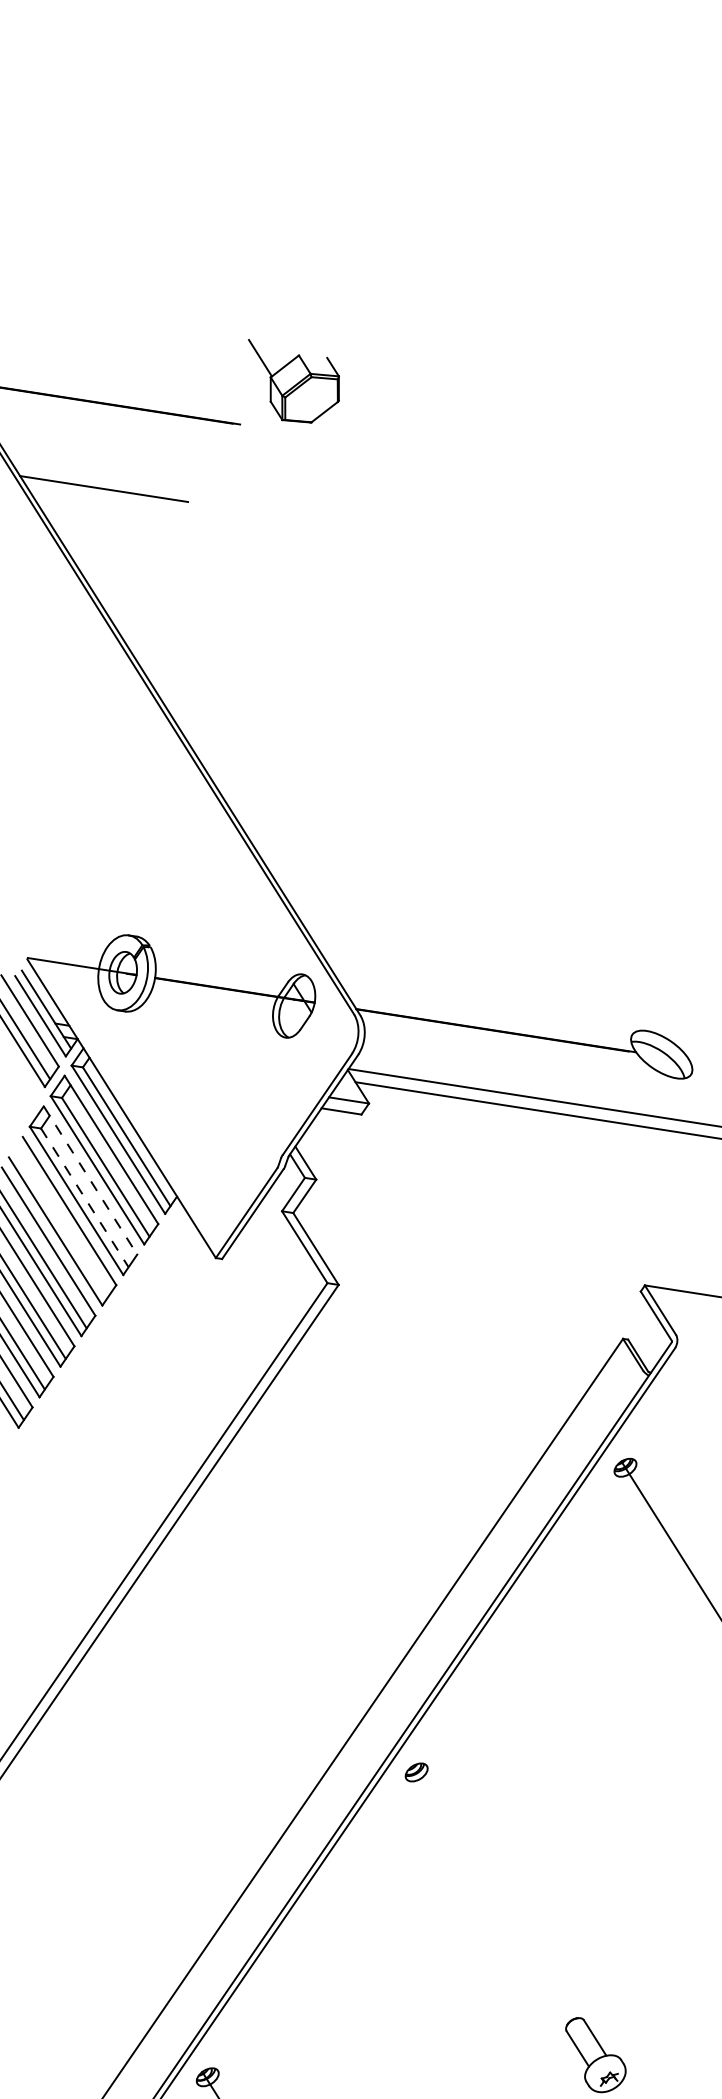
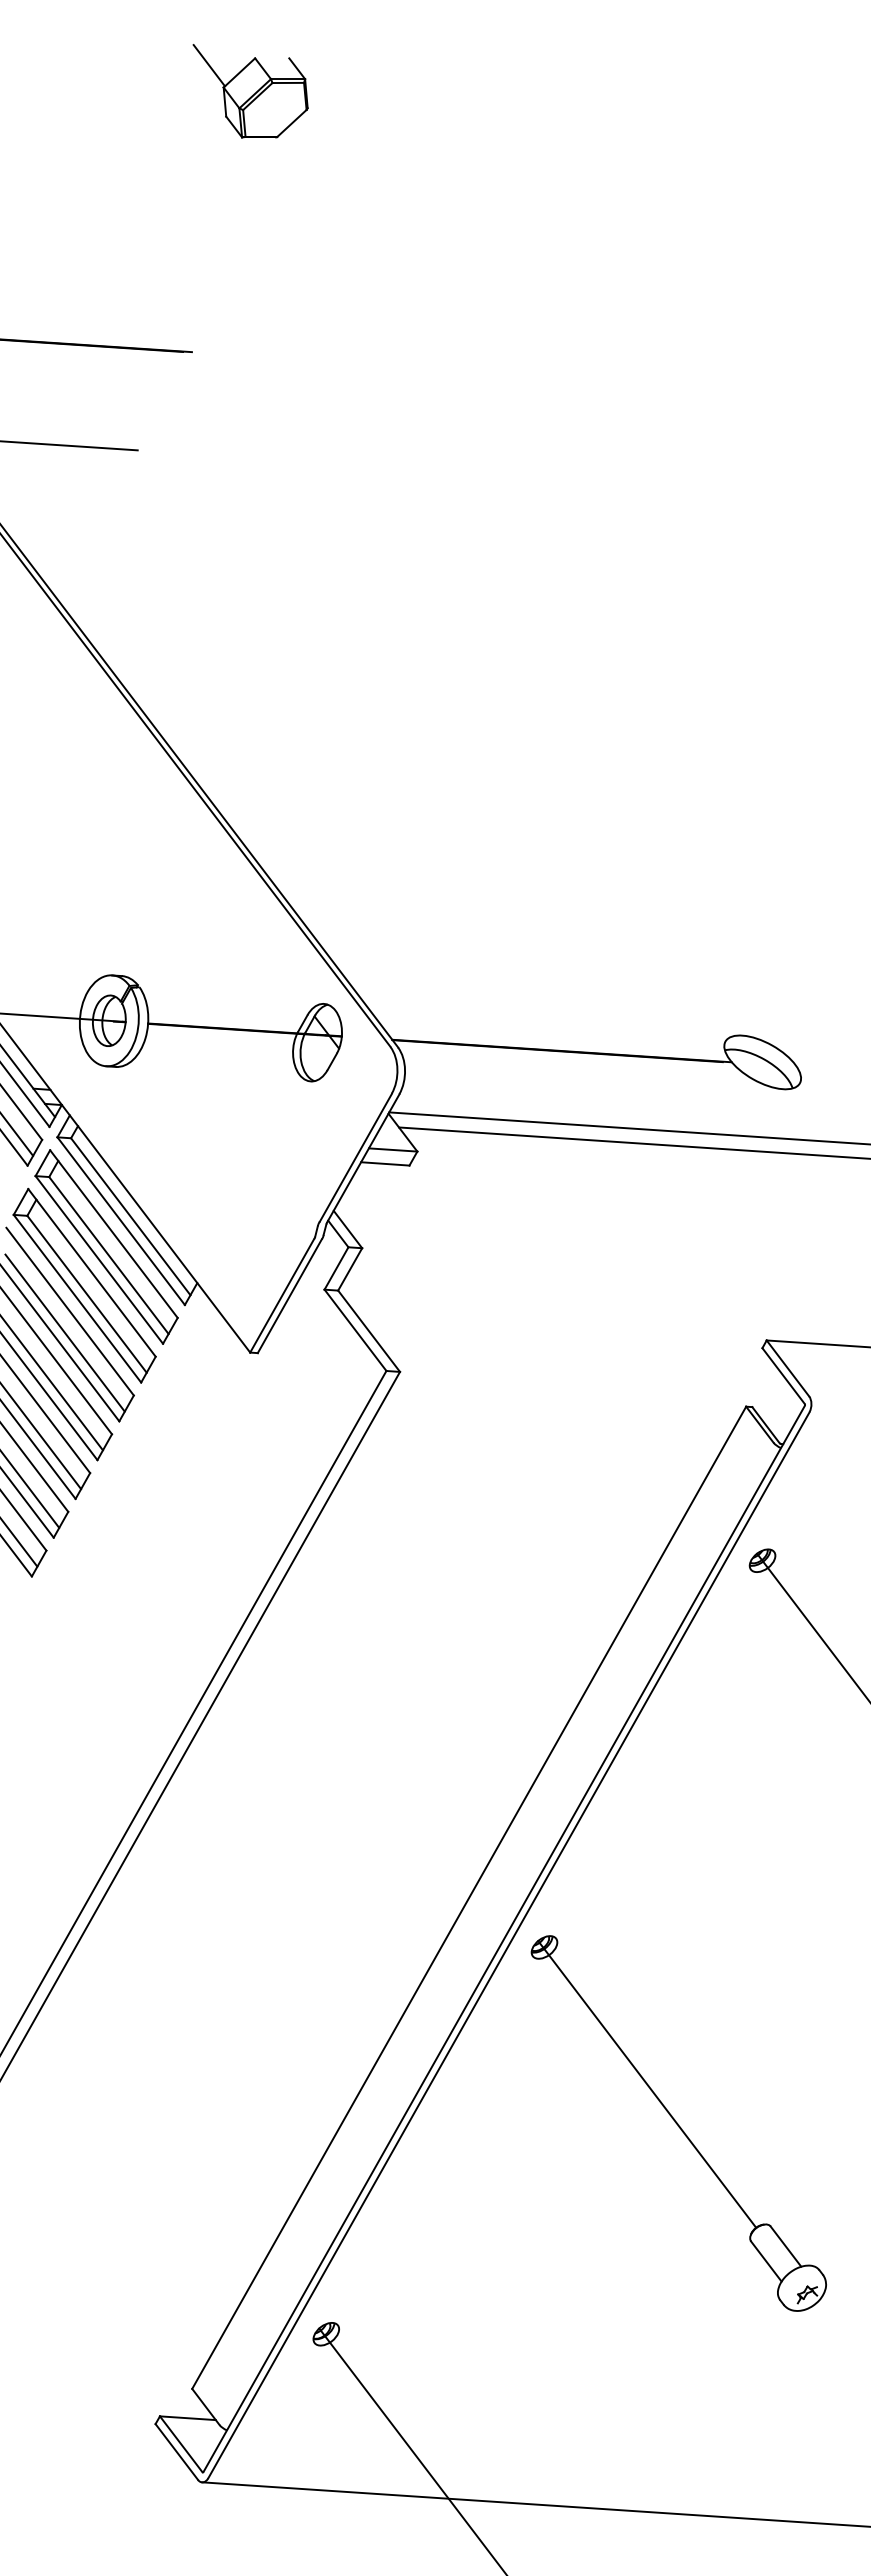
part: (292, 382) -> (250, 91), moved
line: (90, 1181) -> (92, 1273), dashed -> solid
line: (85, 1198) -> (87, 1294), dashed -> solid
line: (63, 1227) -> (64, 1332), added
line: (492, 1893) -> (647, 2084), added

